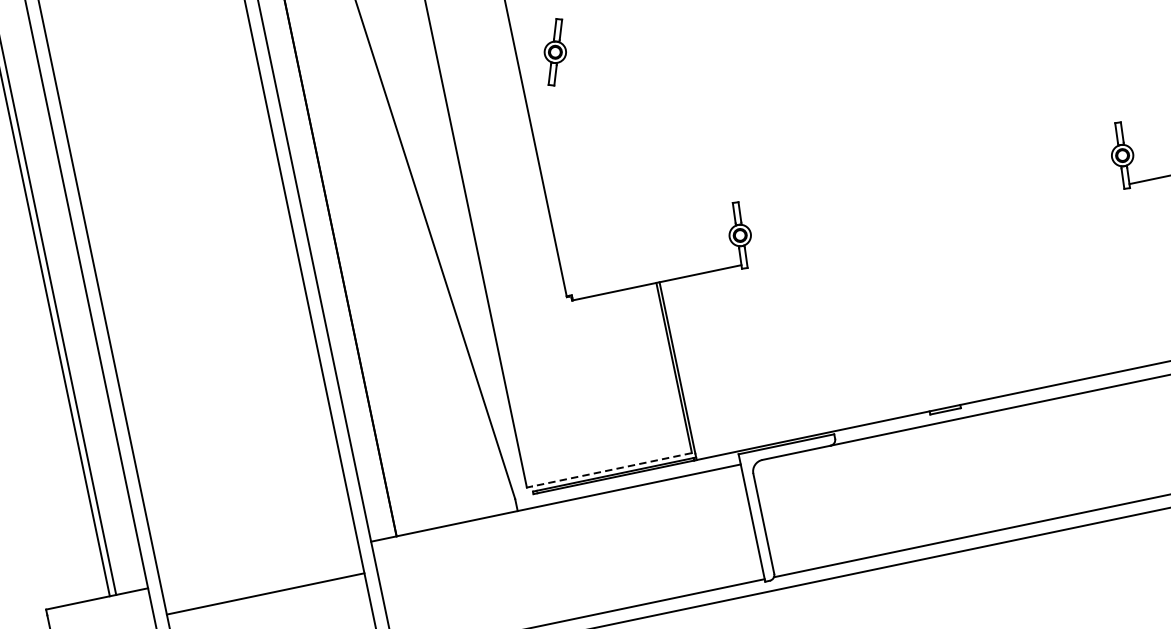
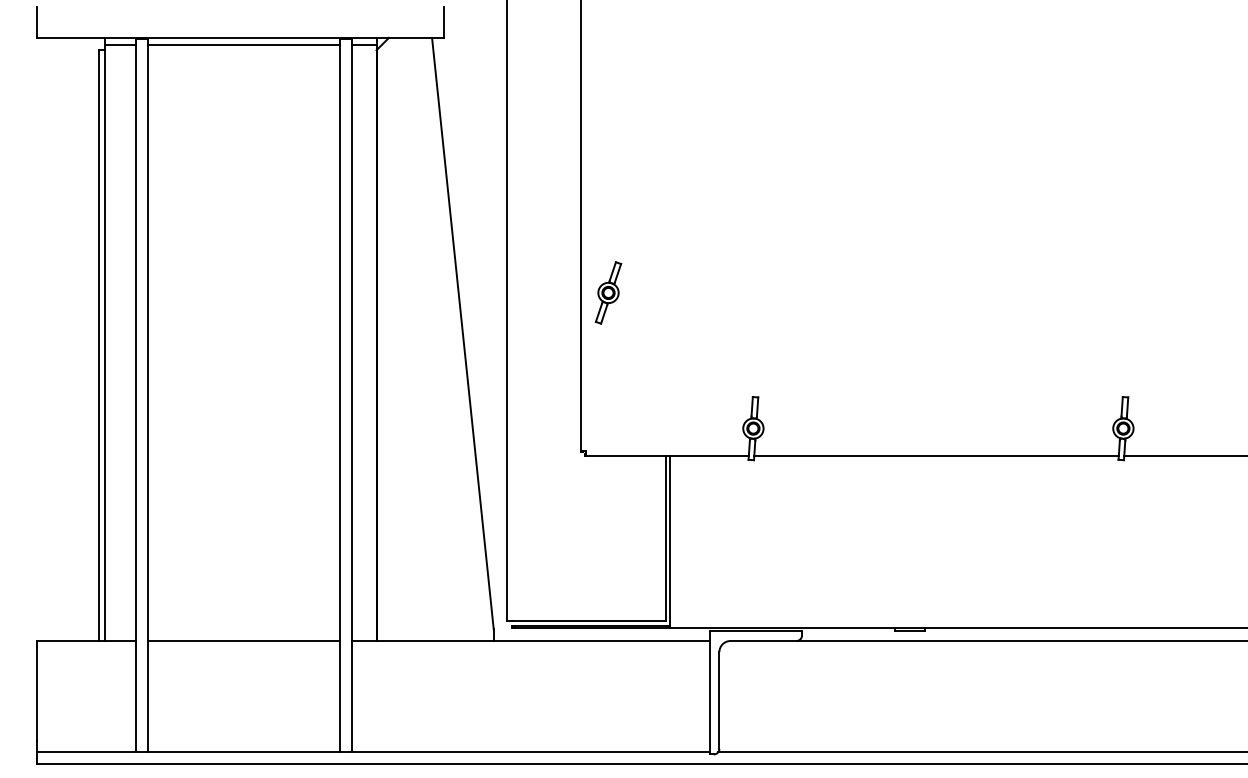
part: (555, 51) -> (608, 292), moved
line: (935, 224) -> (936, 456), added
line: (611, 469) -> (588, 620), dashed -> solid
line: (265, 594) -> (243, 641), moved

